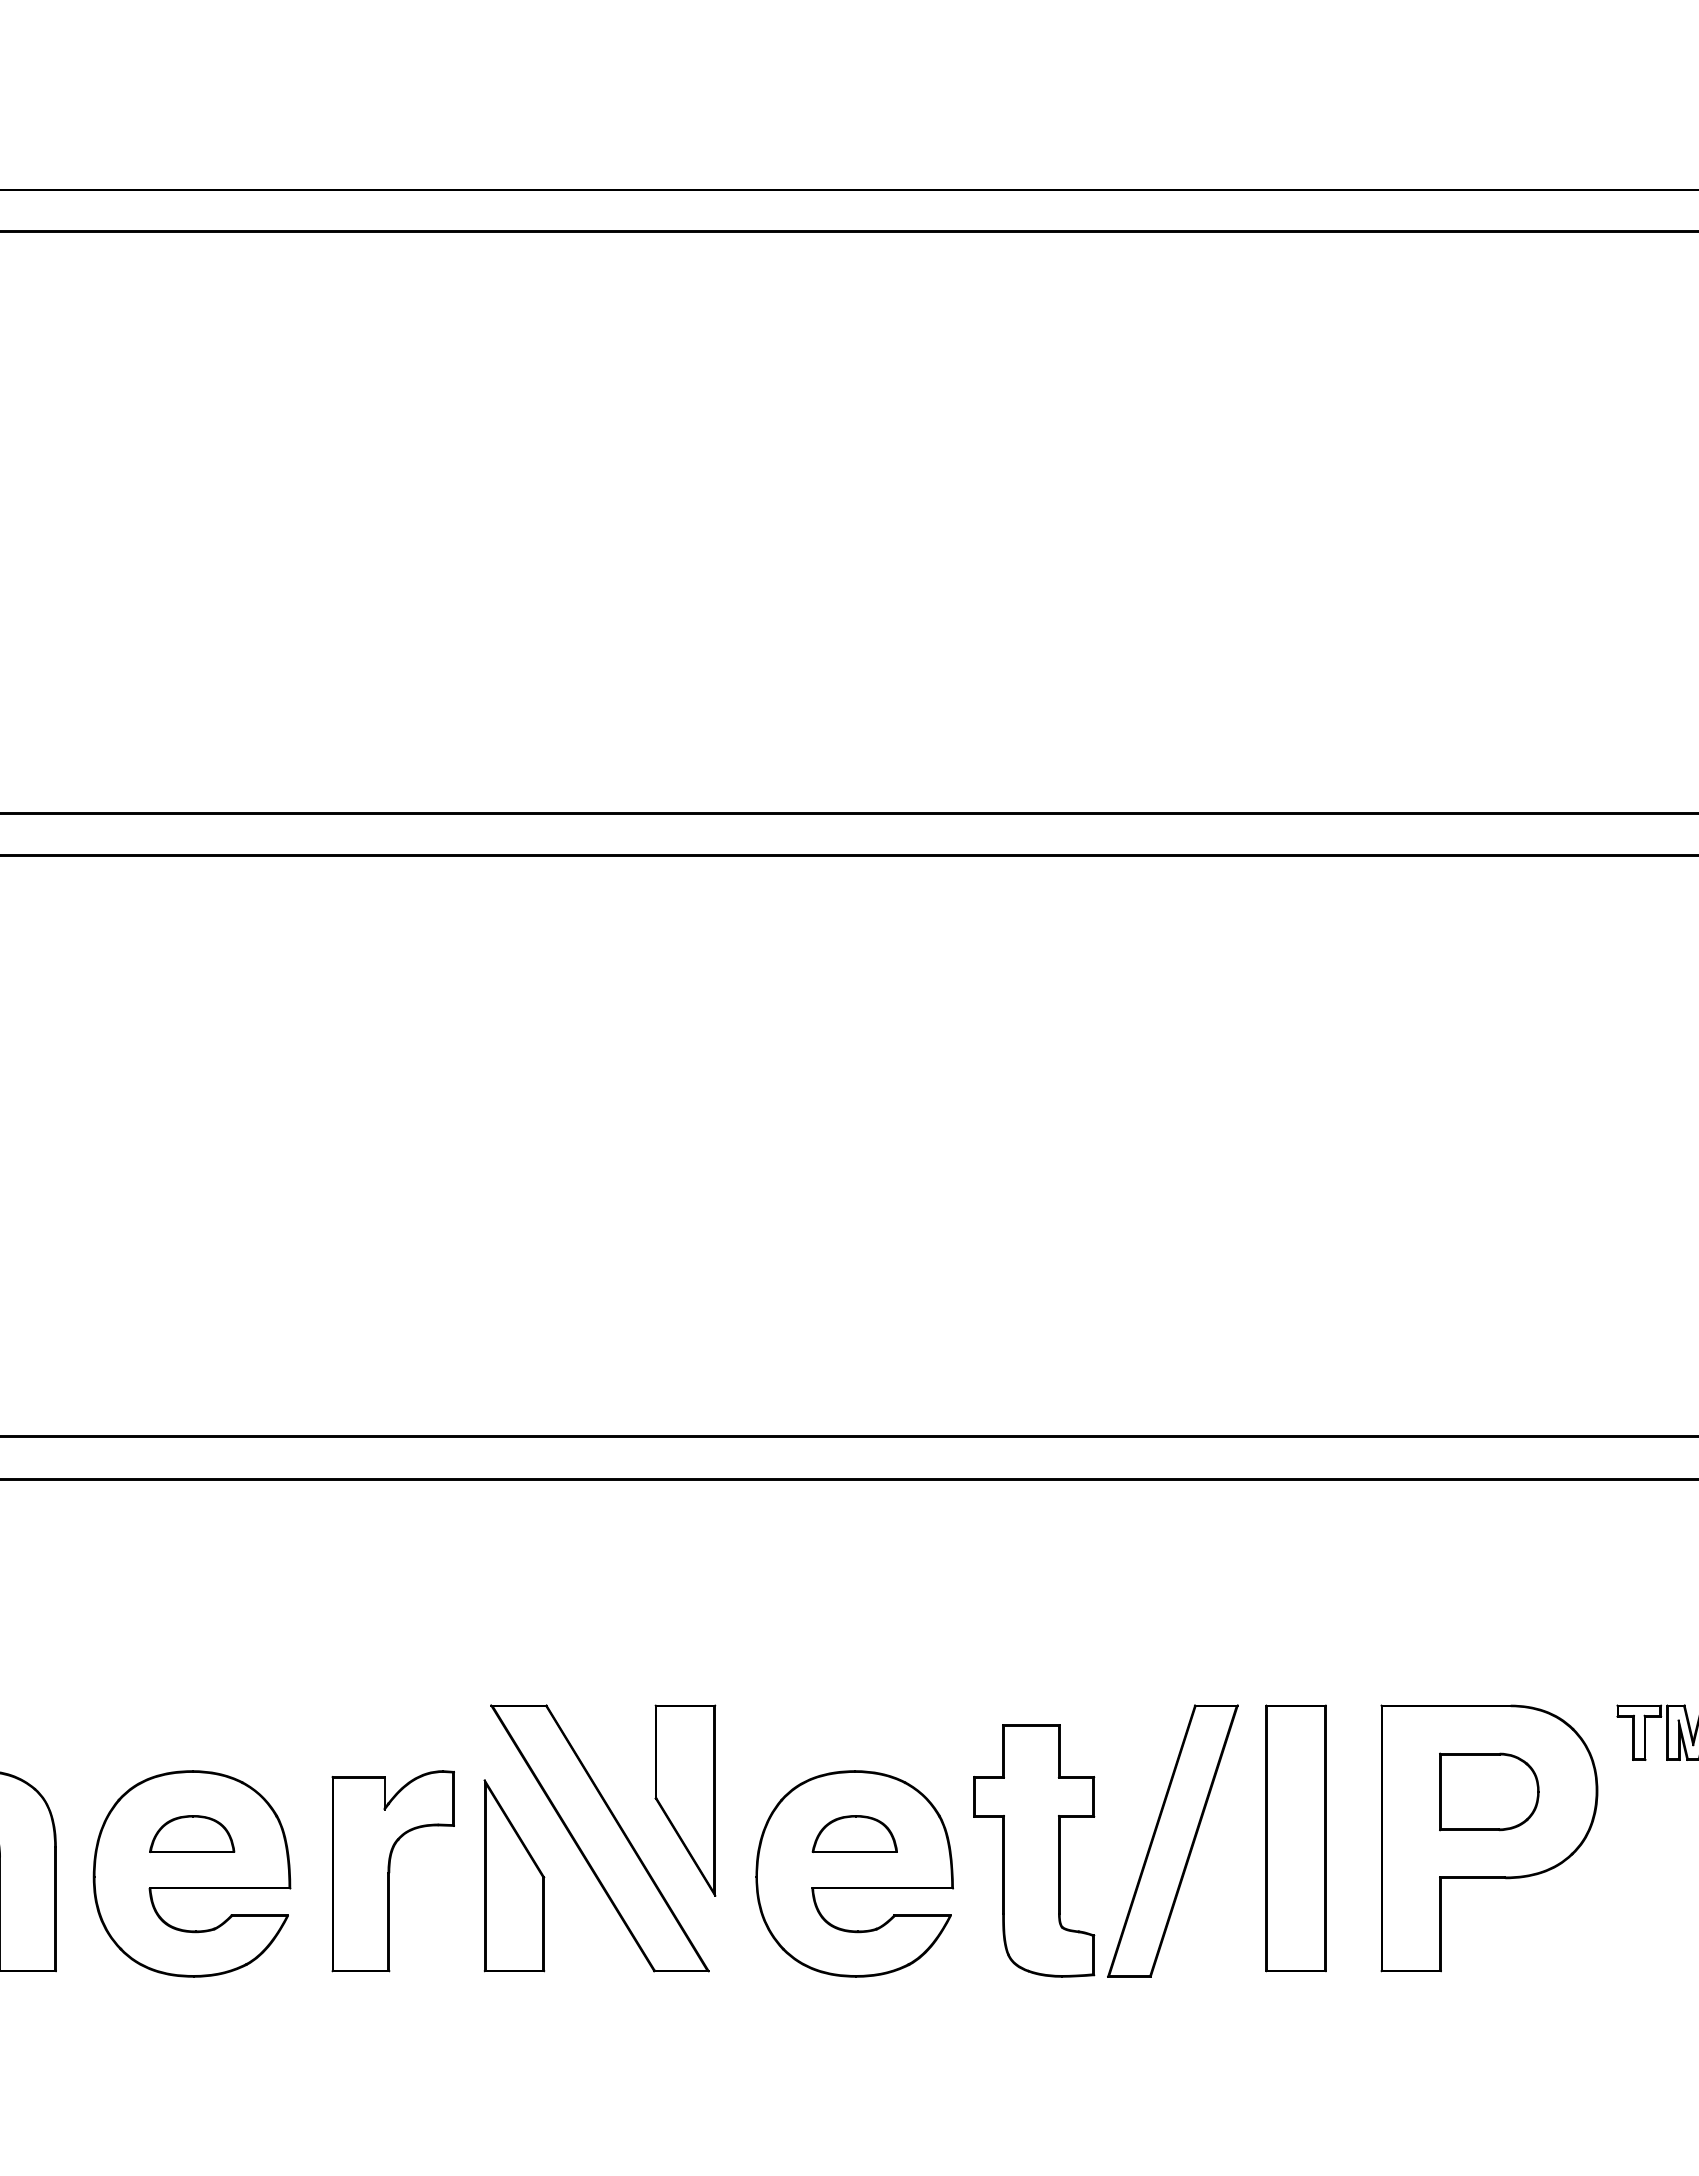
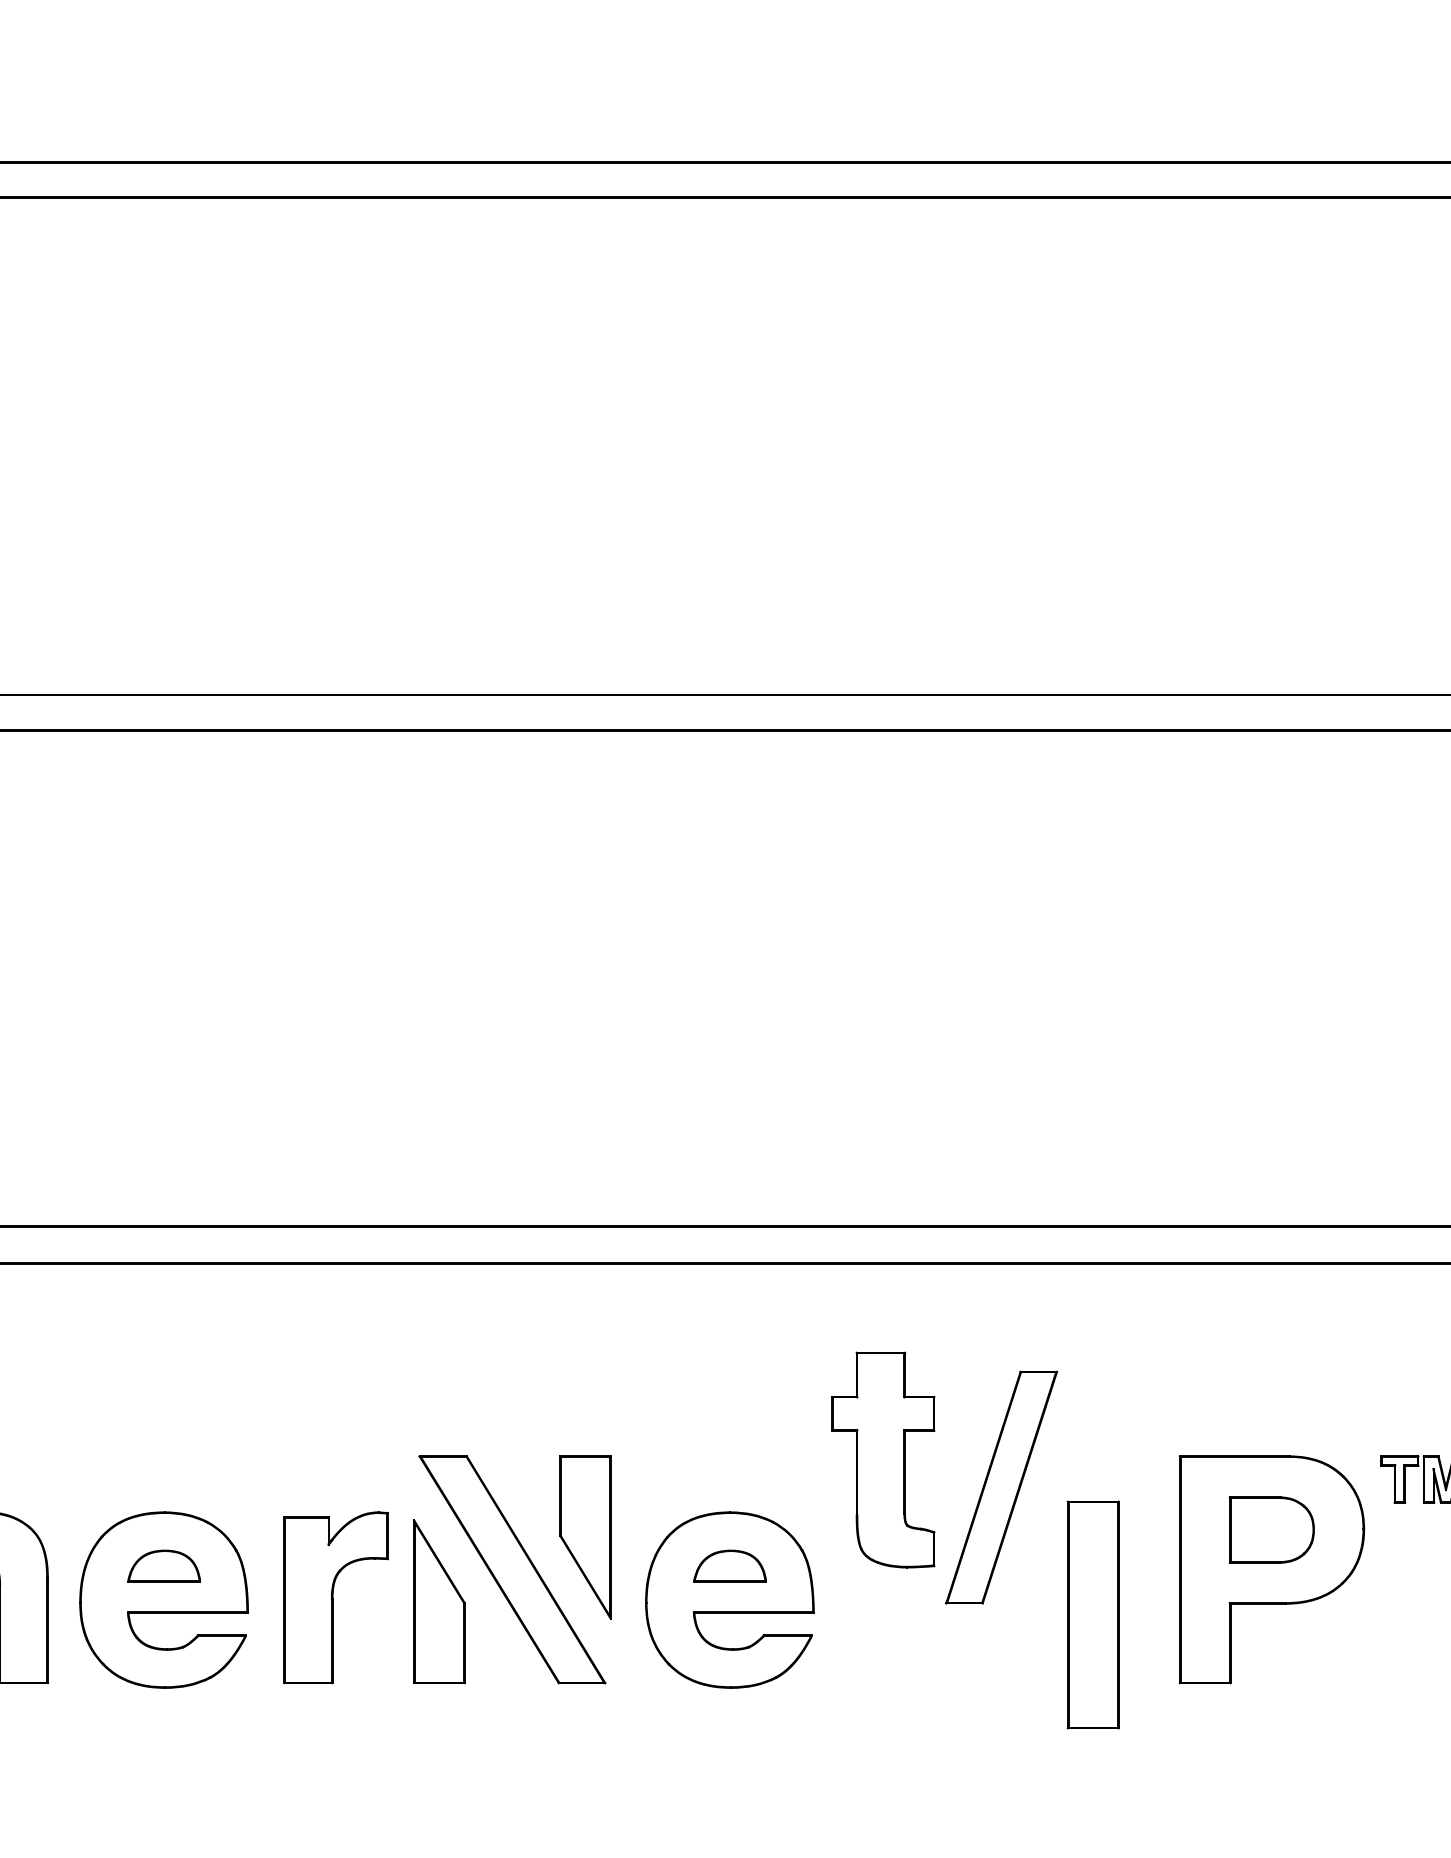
part: (1295, 1838) -> (1092, 1615), moved
part: (1172, 1840) -> (1001, 1487), moved
part: (1034, 1850) -> (883, 1459), moved

